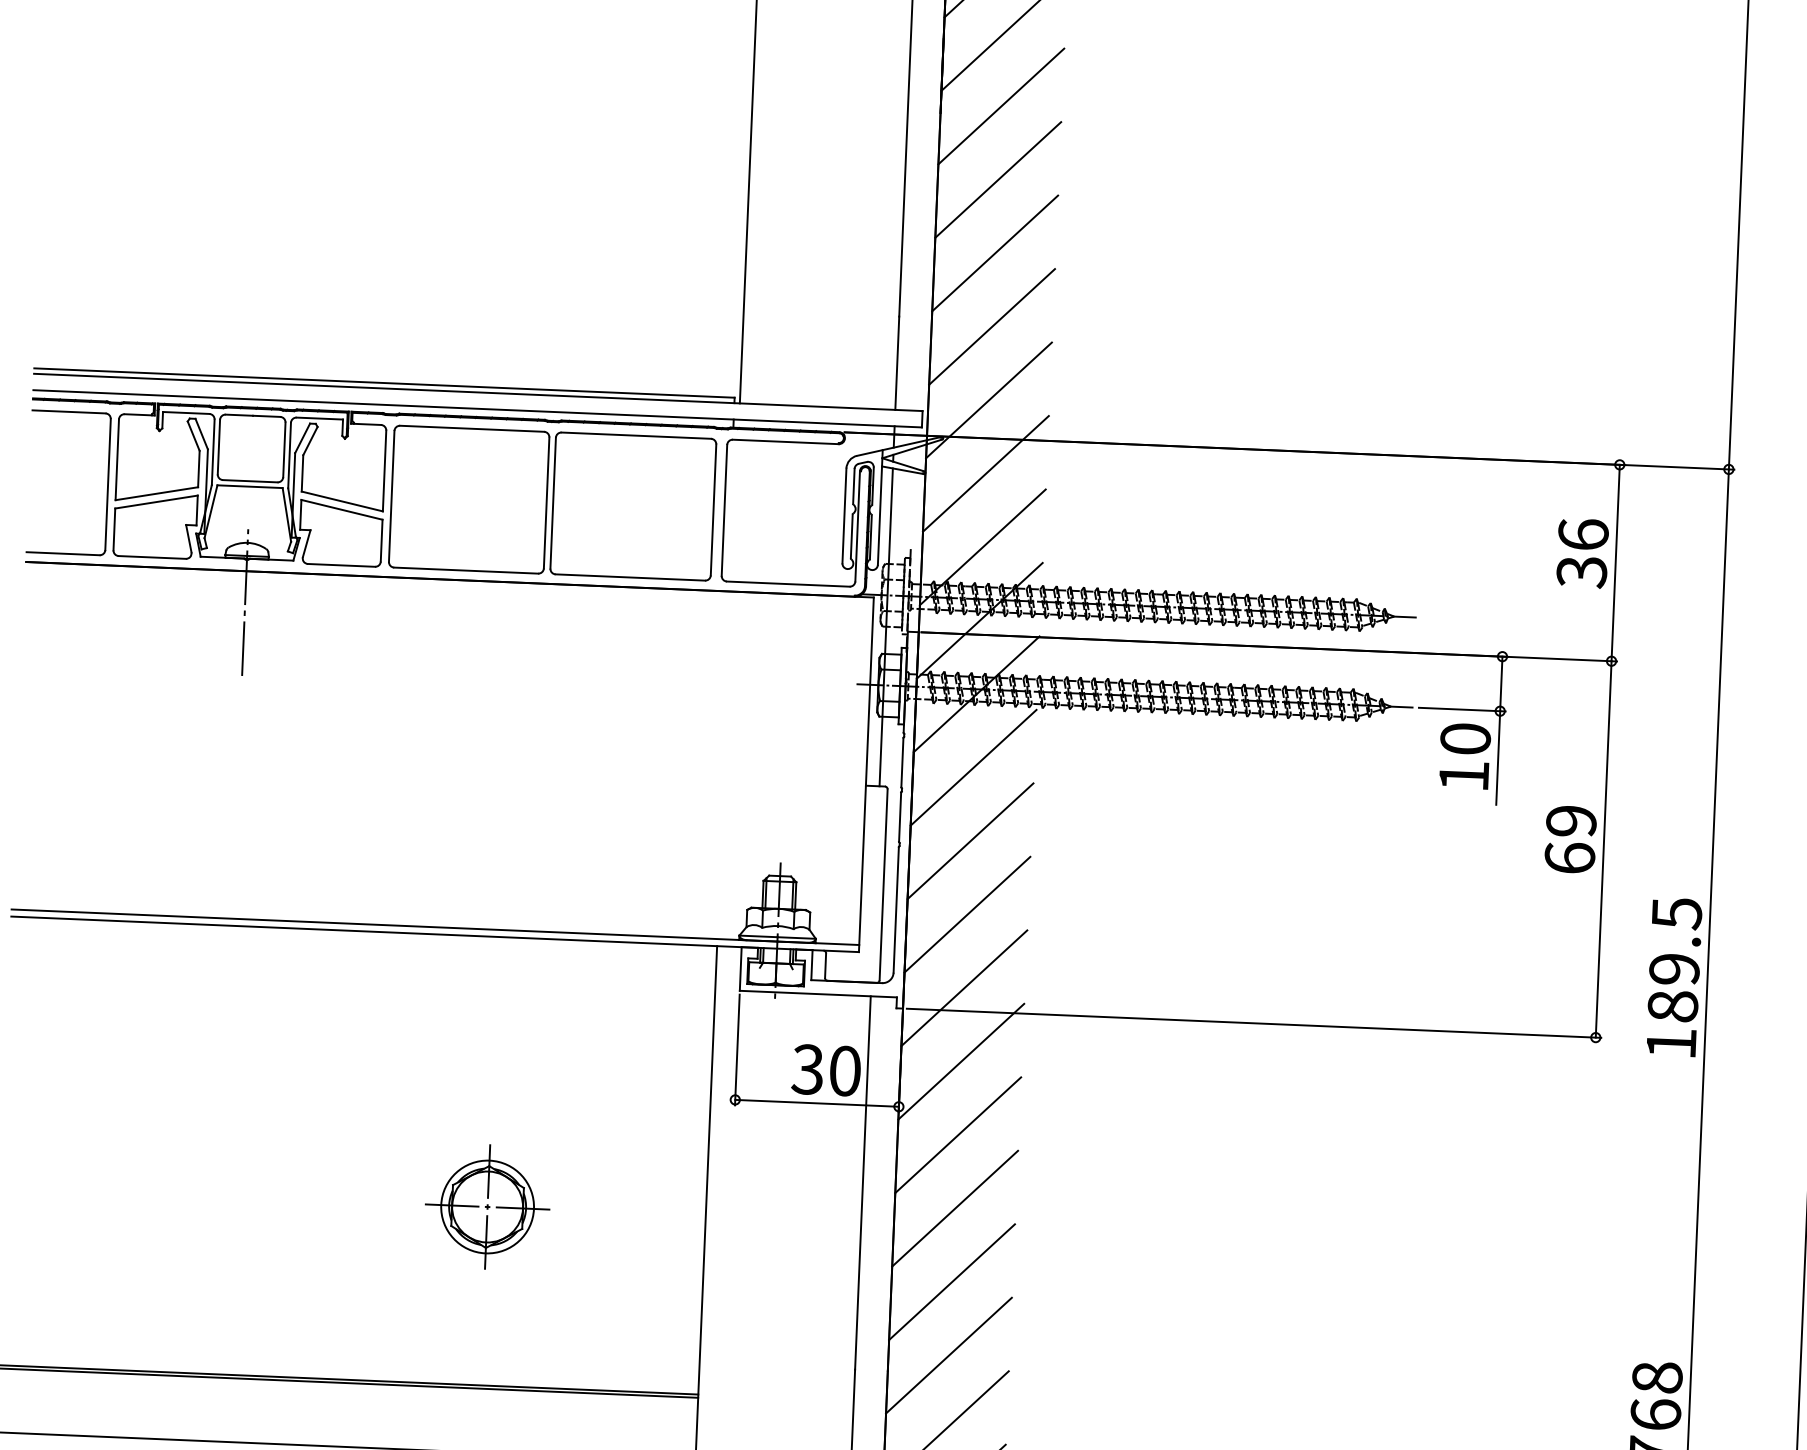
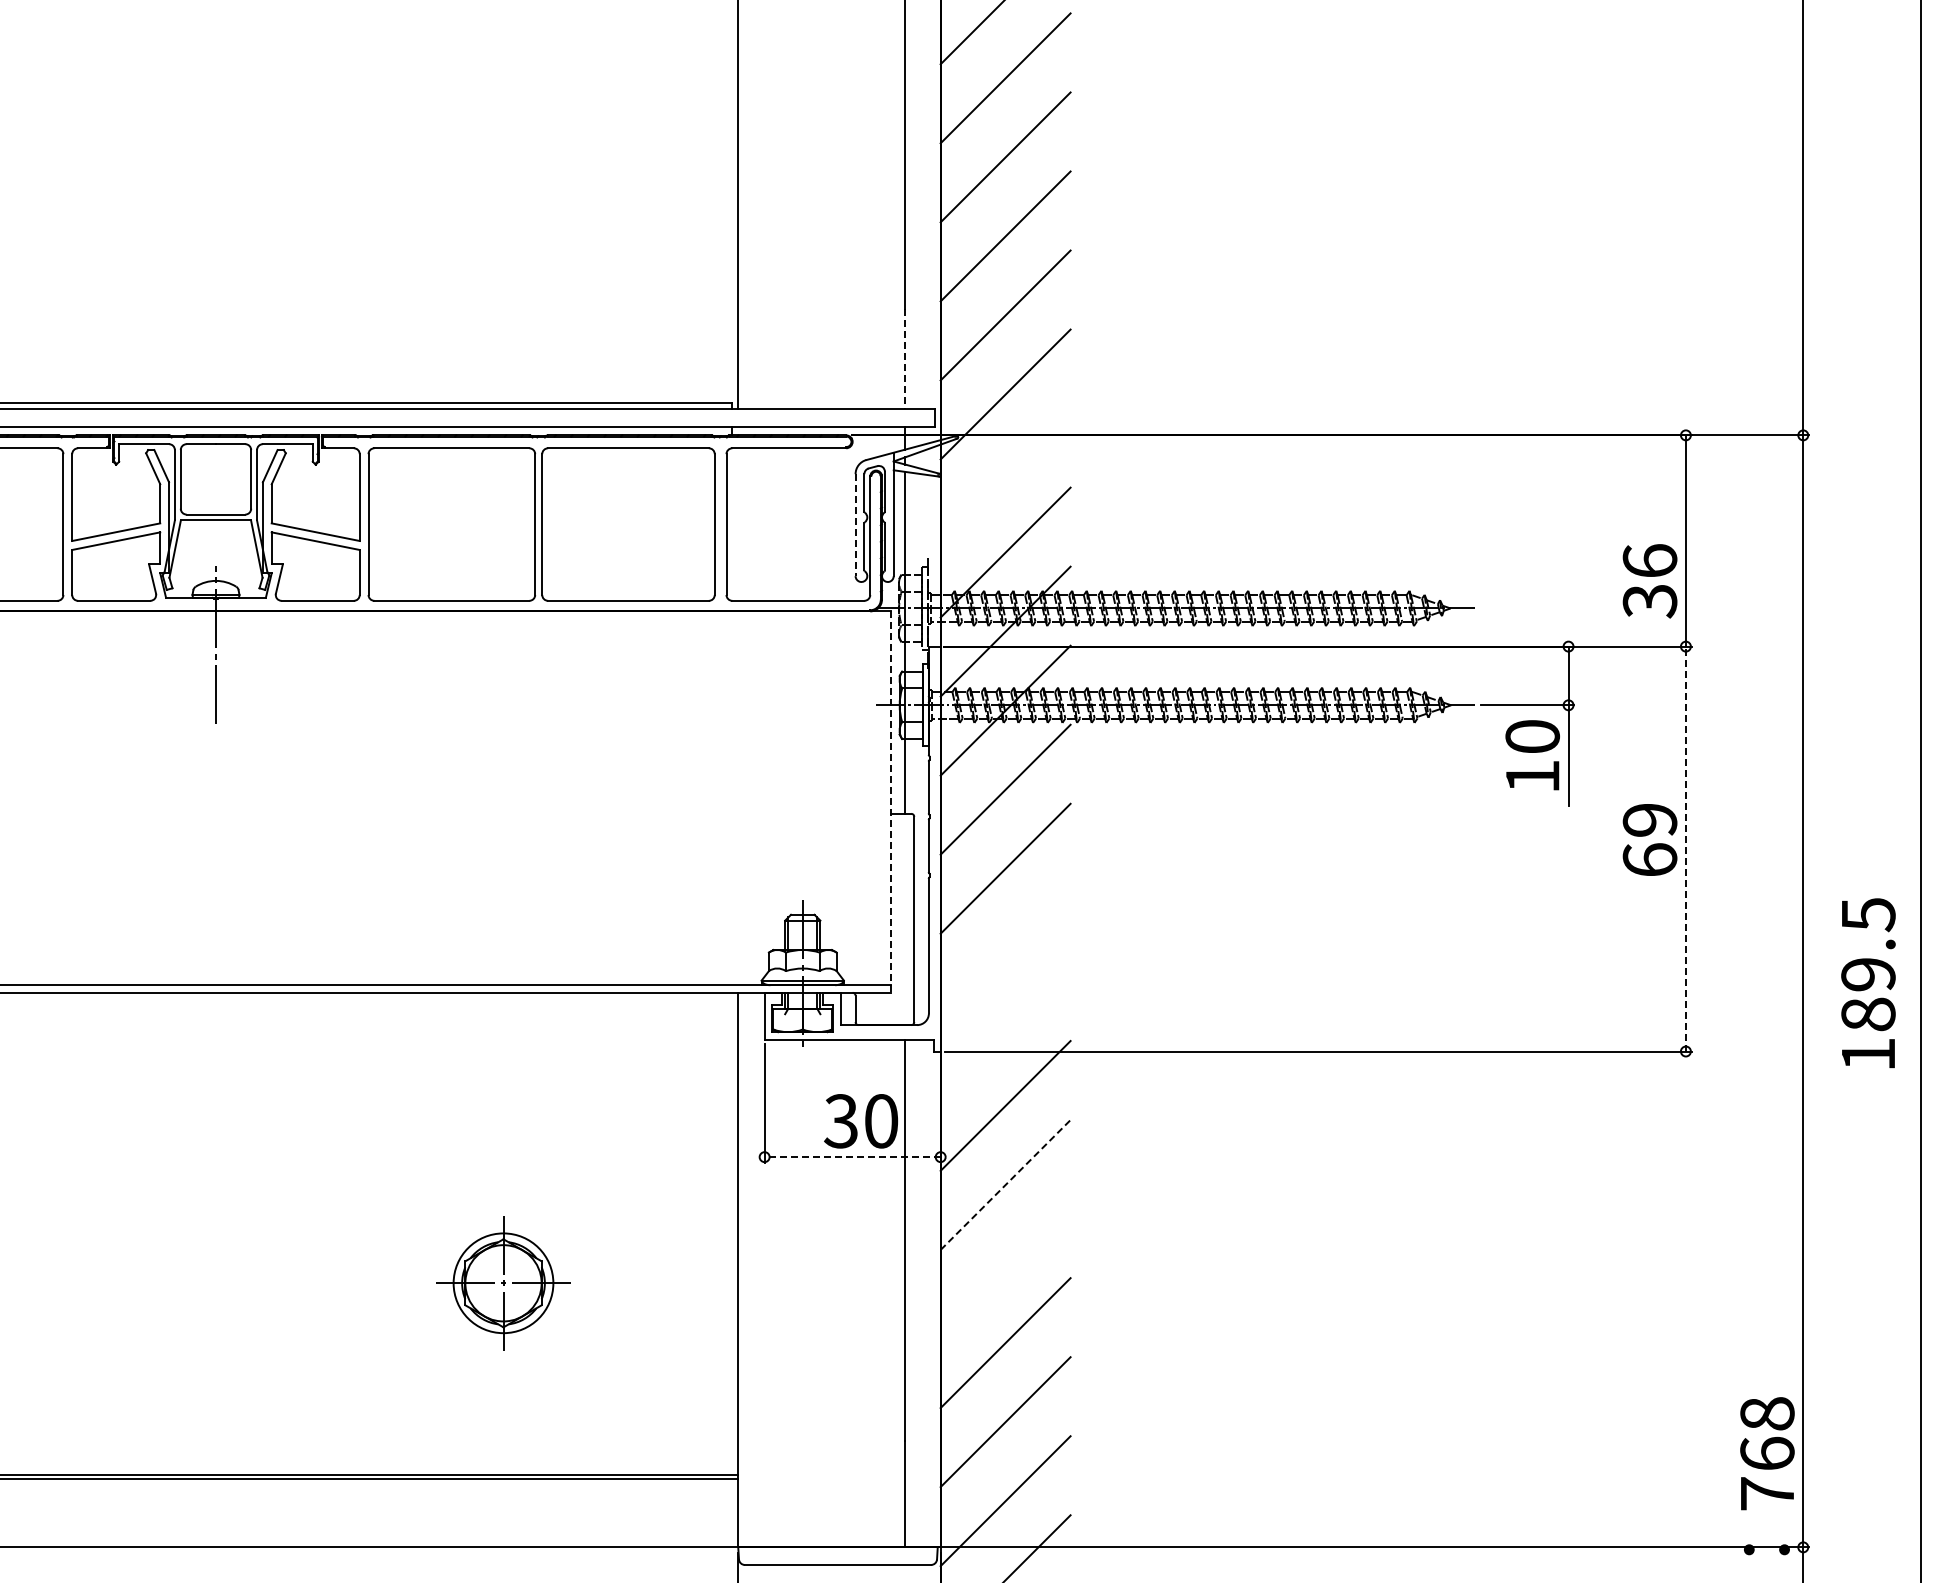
line: (897, 363) -> (905, 359), solid -> dashed
line: (985, 473) -> (1005, 473), removed
line: (844, 516) -> (855, 525), solid -> dashed
text: (1582, 553) -> (1649, 581), moved
line: (866, 775) -> (890, 802), solid -> dashed
line: (1603, 848) -> (1685, 848), solid -> dashed
line: (967, 914) -> (1005, 947), removed
text: (1674, 977) -> (1868, 983), moved
line: (964, 987) -> (1005, 1026), removed
line: (816, 1103) -> (852, 1157), solid -> dashed
line: (958, 1135) -> (1005, 1185), solid -> dashed
line: (954, 1209) -> (1005, 1264), removed

